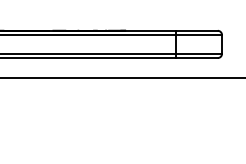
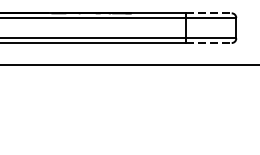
line: (196, 30) -> (208, 12), solid -> dashed
line: (196, 58) -> (208, 43), solid -> dashed

